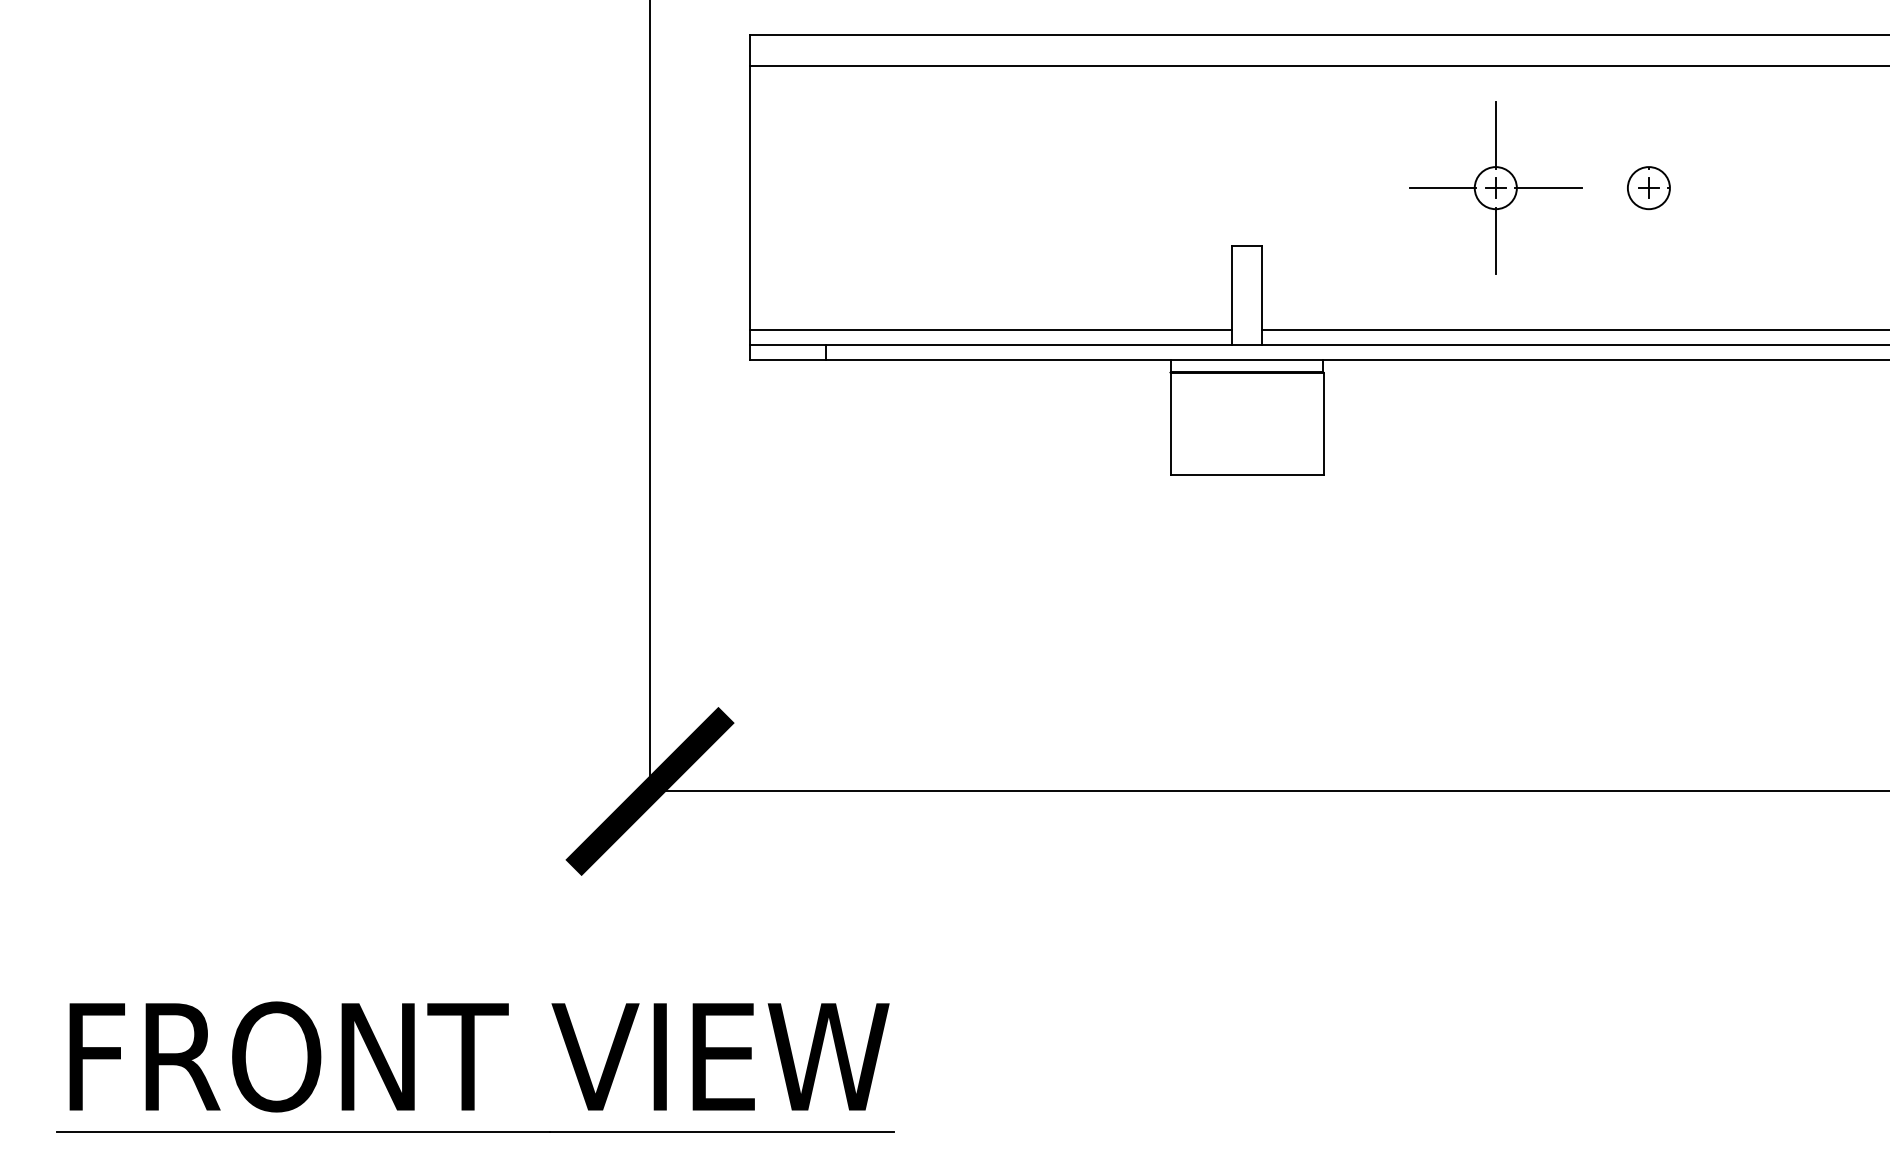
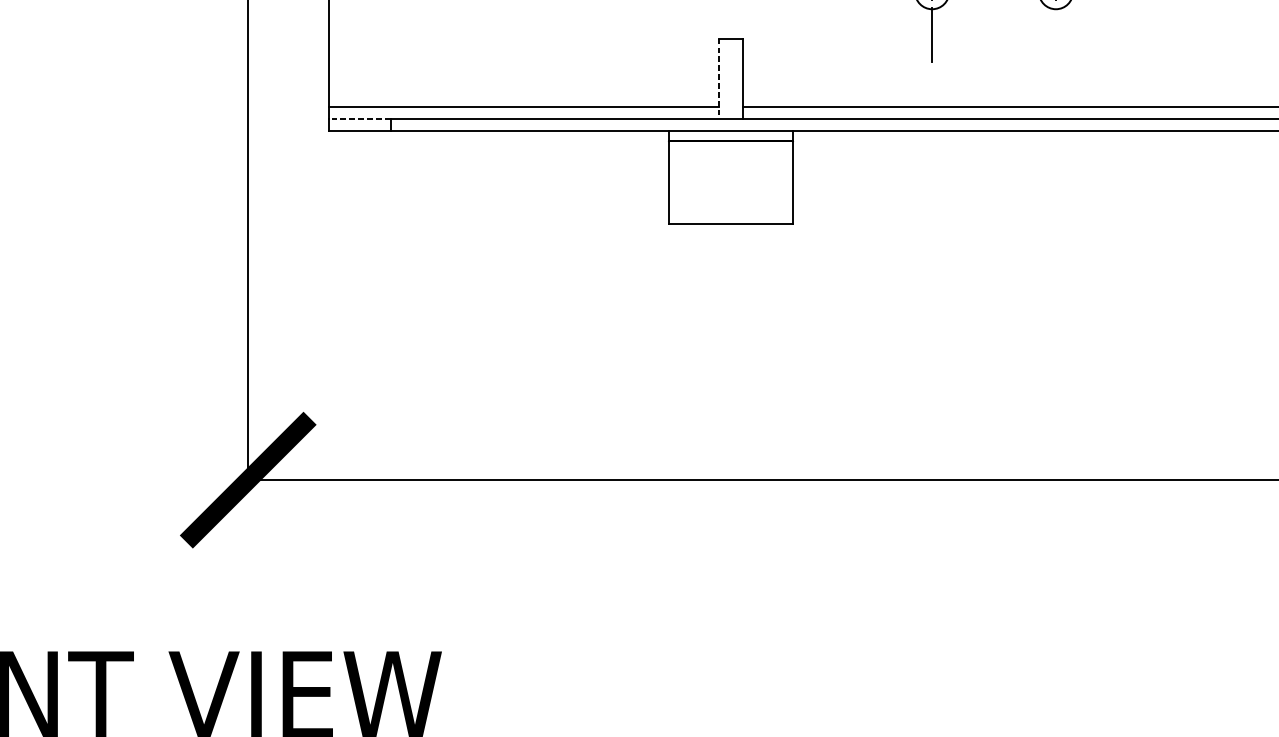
line: (1231, 295) -> (718, 79), solid -> dashed
line: (787, 345) -> (359, 119), solid -> dashed

